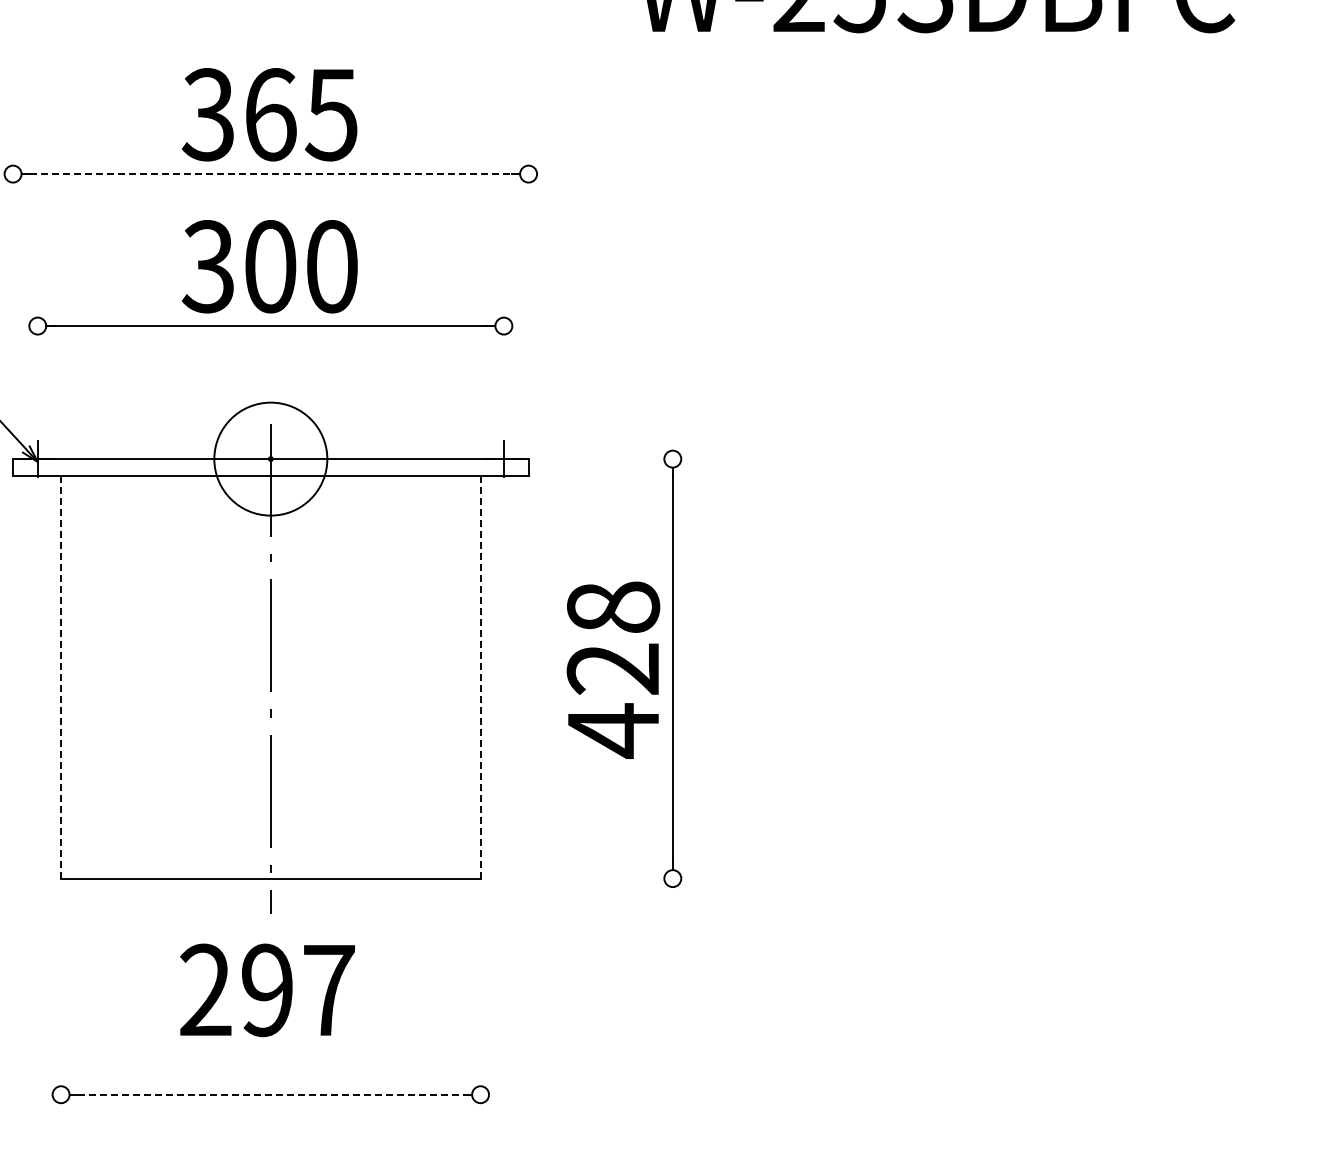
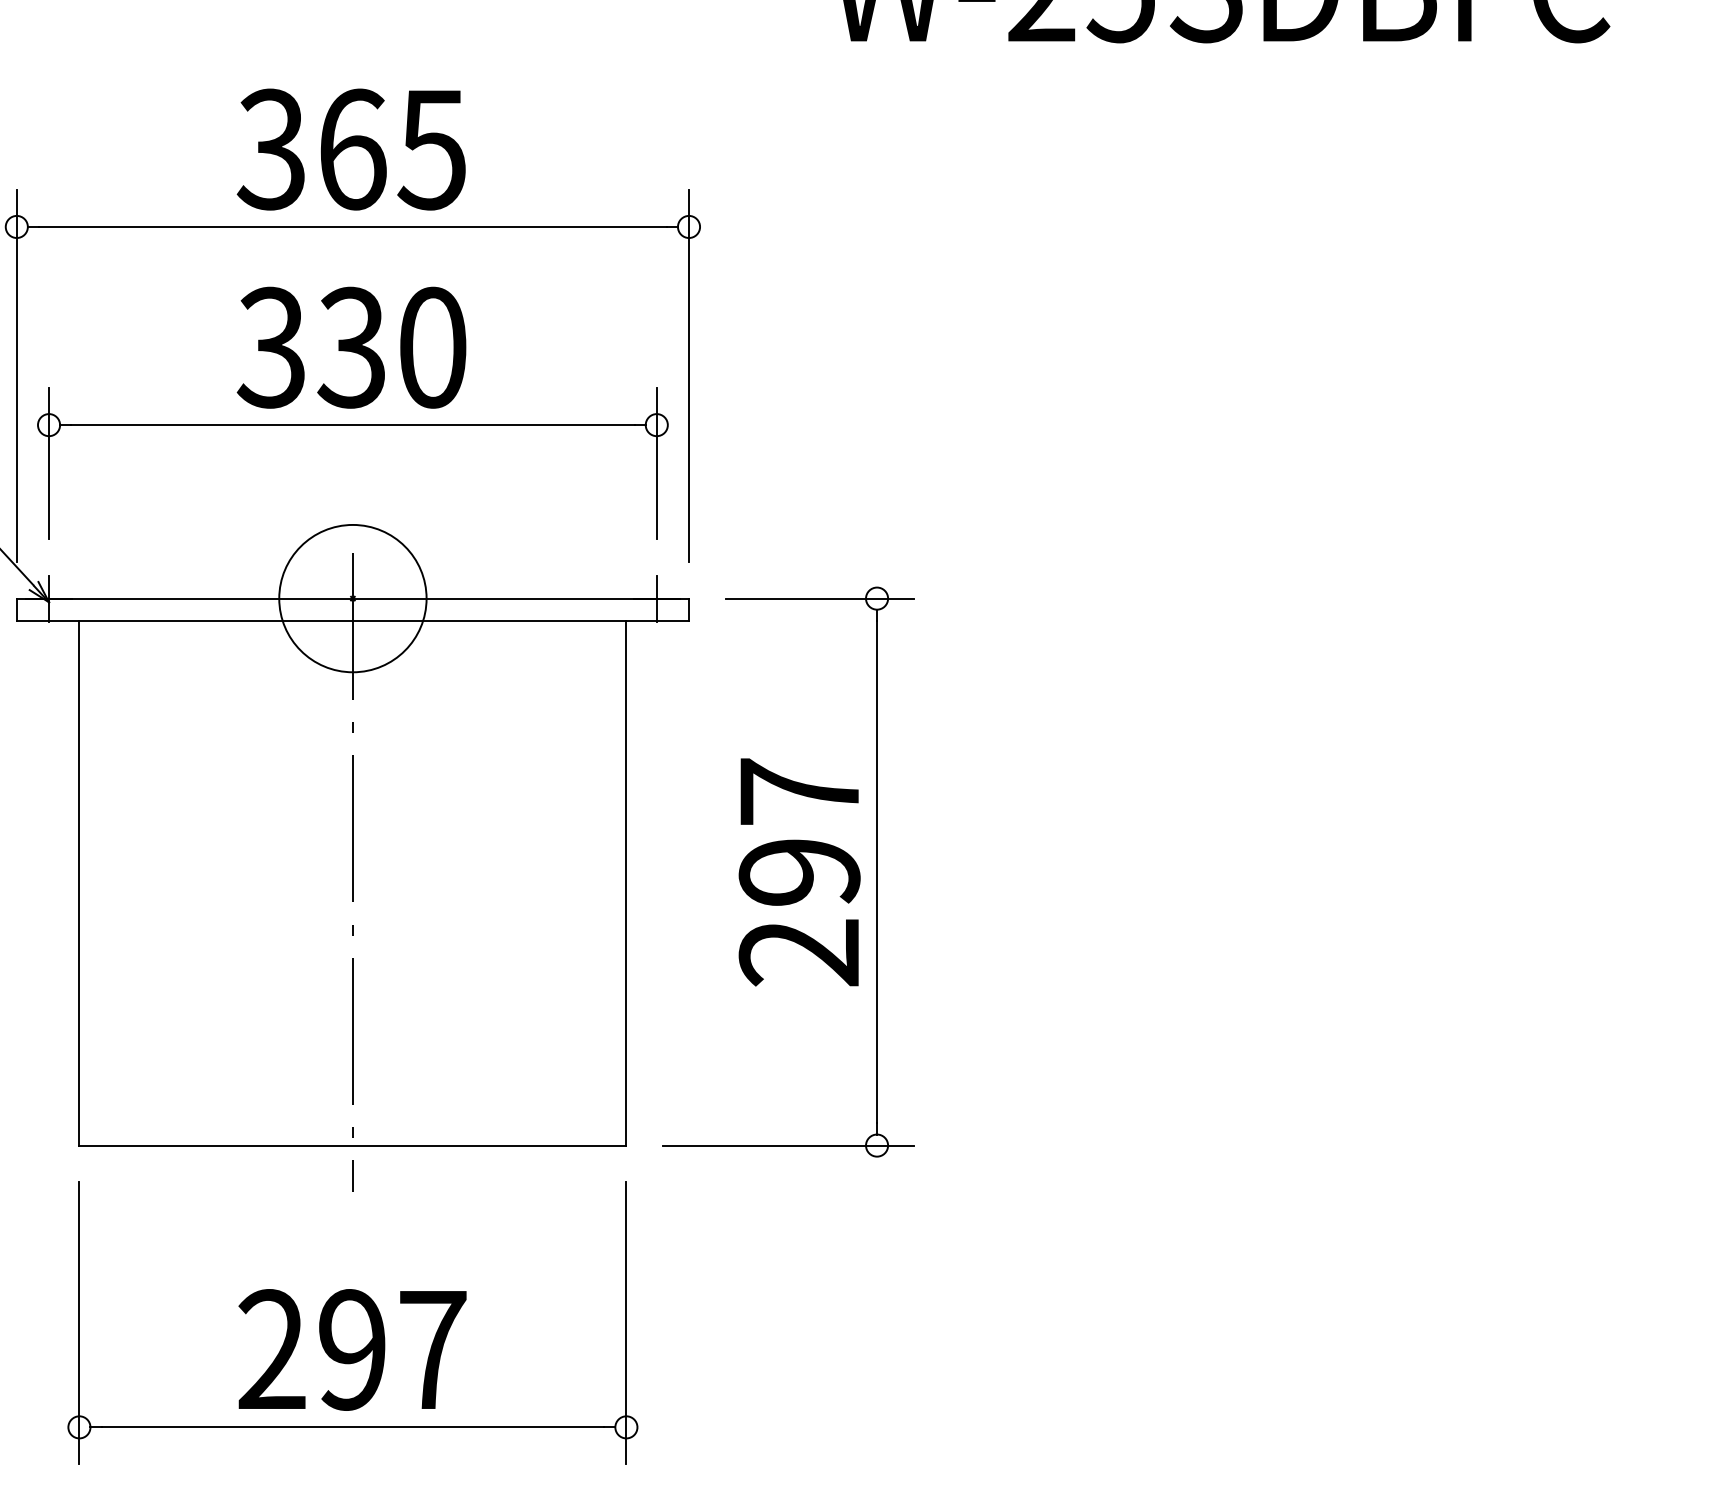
line: (270, 174) -> (352, 227), dashed -> solid
text: (269, 266) -> (351, 347), 300 -> 330
line: (13, 287) -> (17, 374), added
line: (528, 287) -> (688, 374), added
line: (37, 355) -> (48, 463), added
line: (503, 355) -> (656, 463), added
line: (628, 459) -> (819, 599), added
text: (613, 669) -> (799, 872), 428 -> 297
line: (61, 677) -> (79, 883), dashed -> solid
line: (480, 677) -> (626, 883), dashed -> solid
line: (604, 878) -> (787, 1145), added
text: (267, 990) -> (352, 1350), moved
line: (61, 1014) -> (79, 1322), added
line: (480, 1014) -> (626, 1322), added
line: (270, 1094) -> (352, 1427), dashed -> solid

